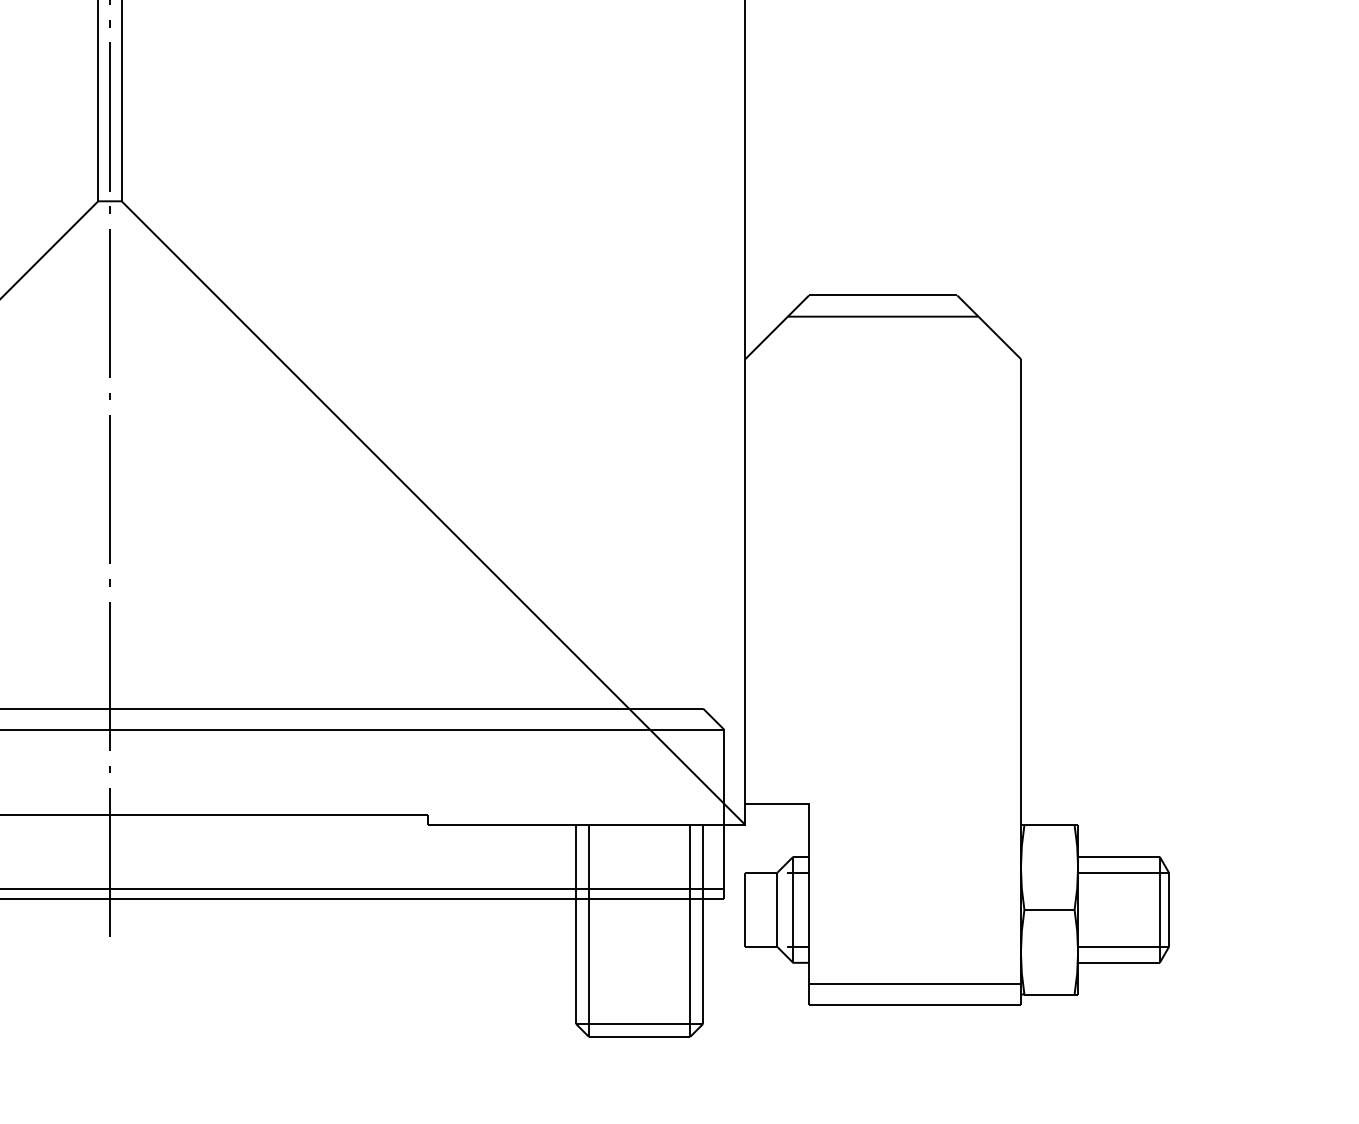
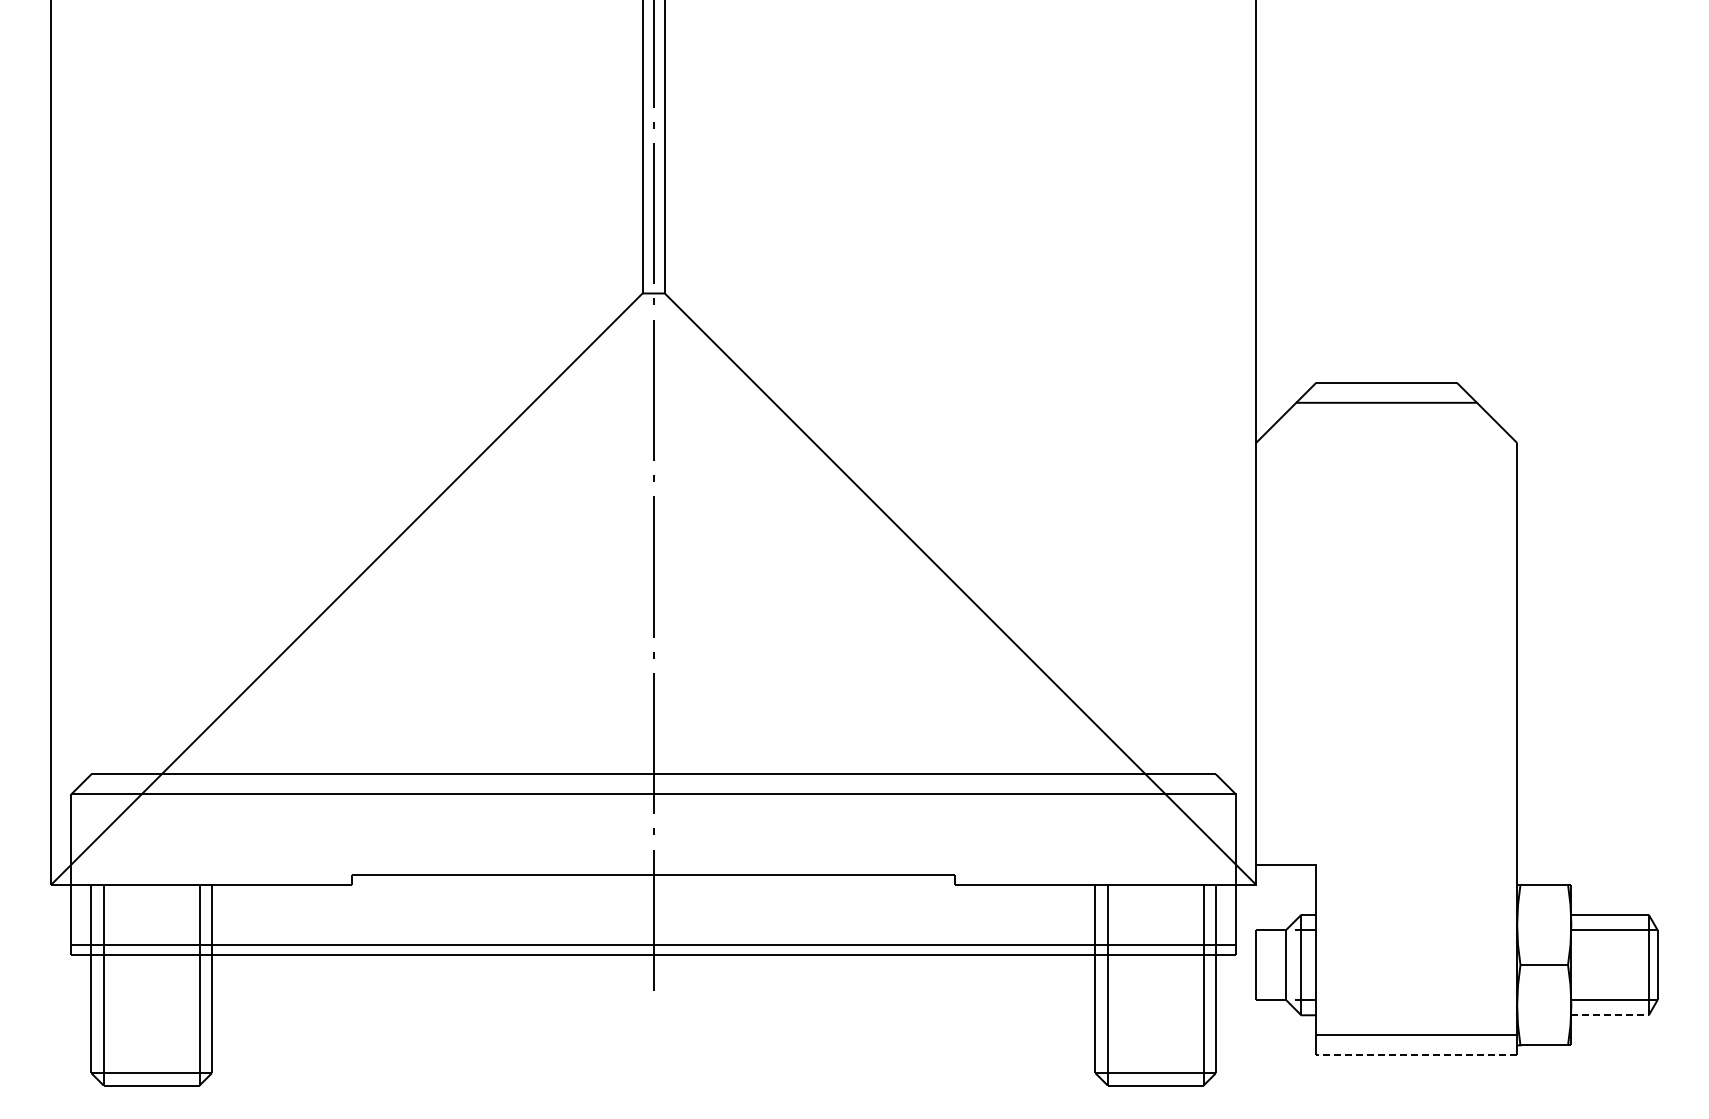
line: (1119, 963) -> (1610, 1015), solid -> dashed
line: (914, 1005) -> (1416, 1055), solid -> dashed

